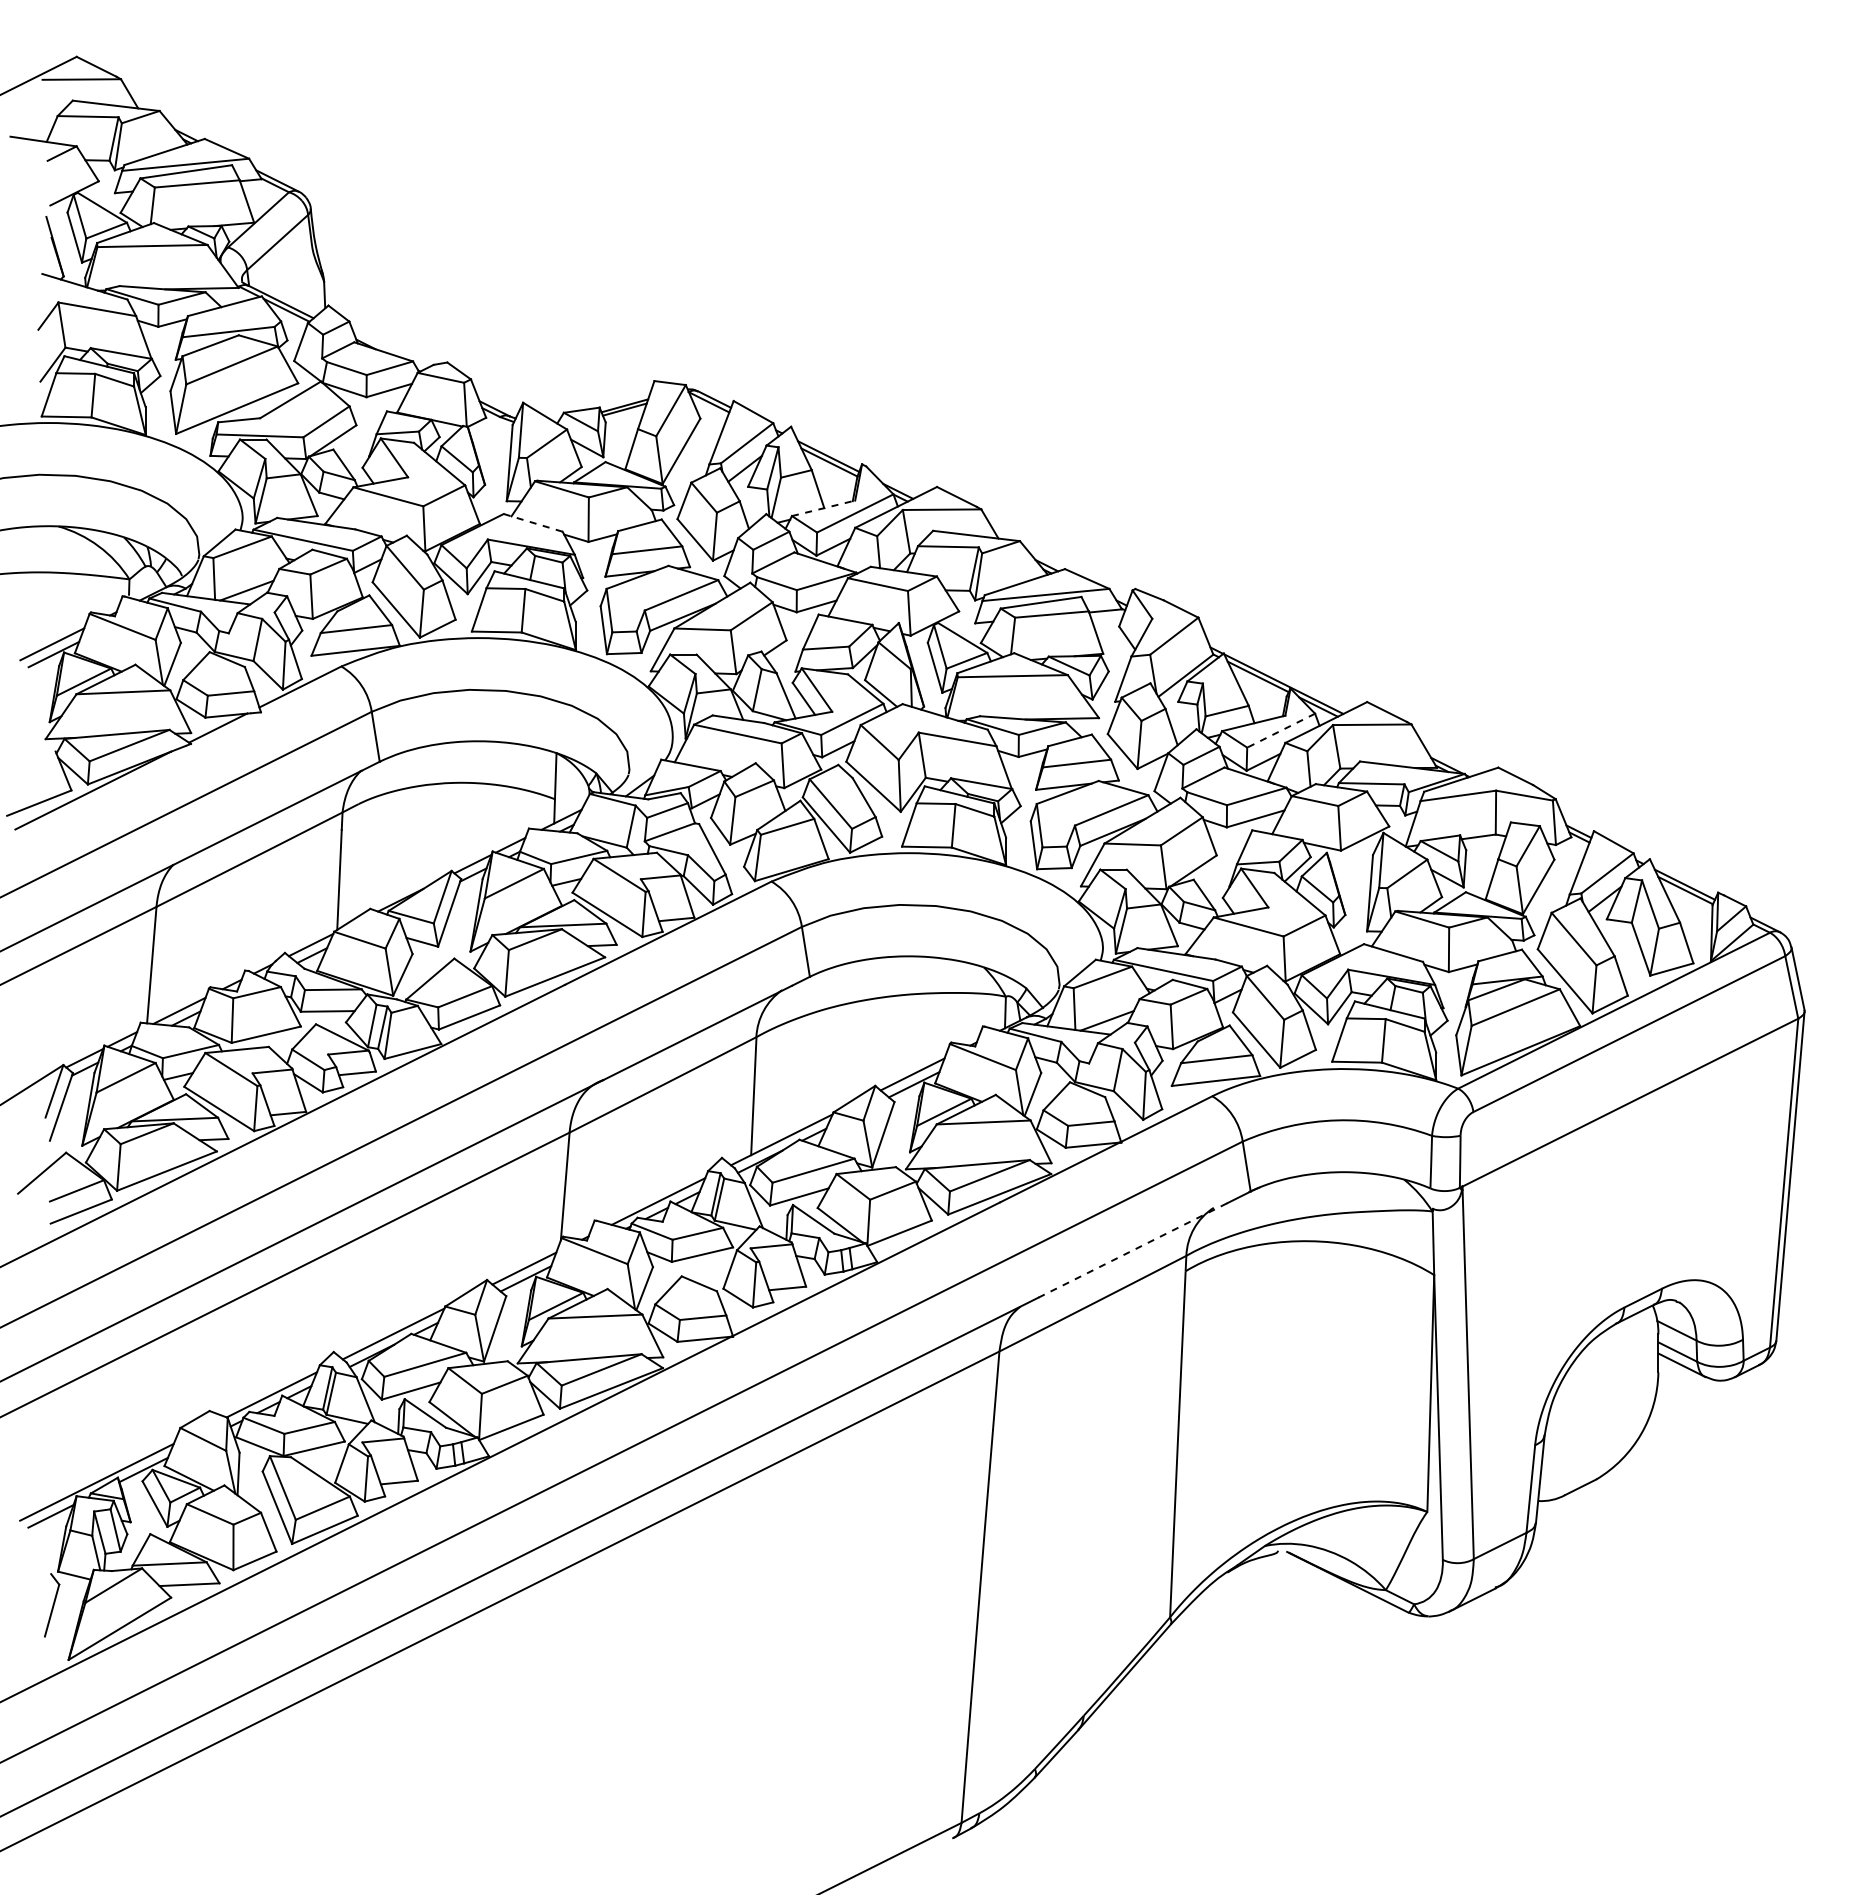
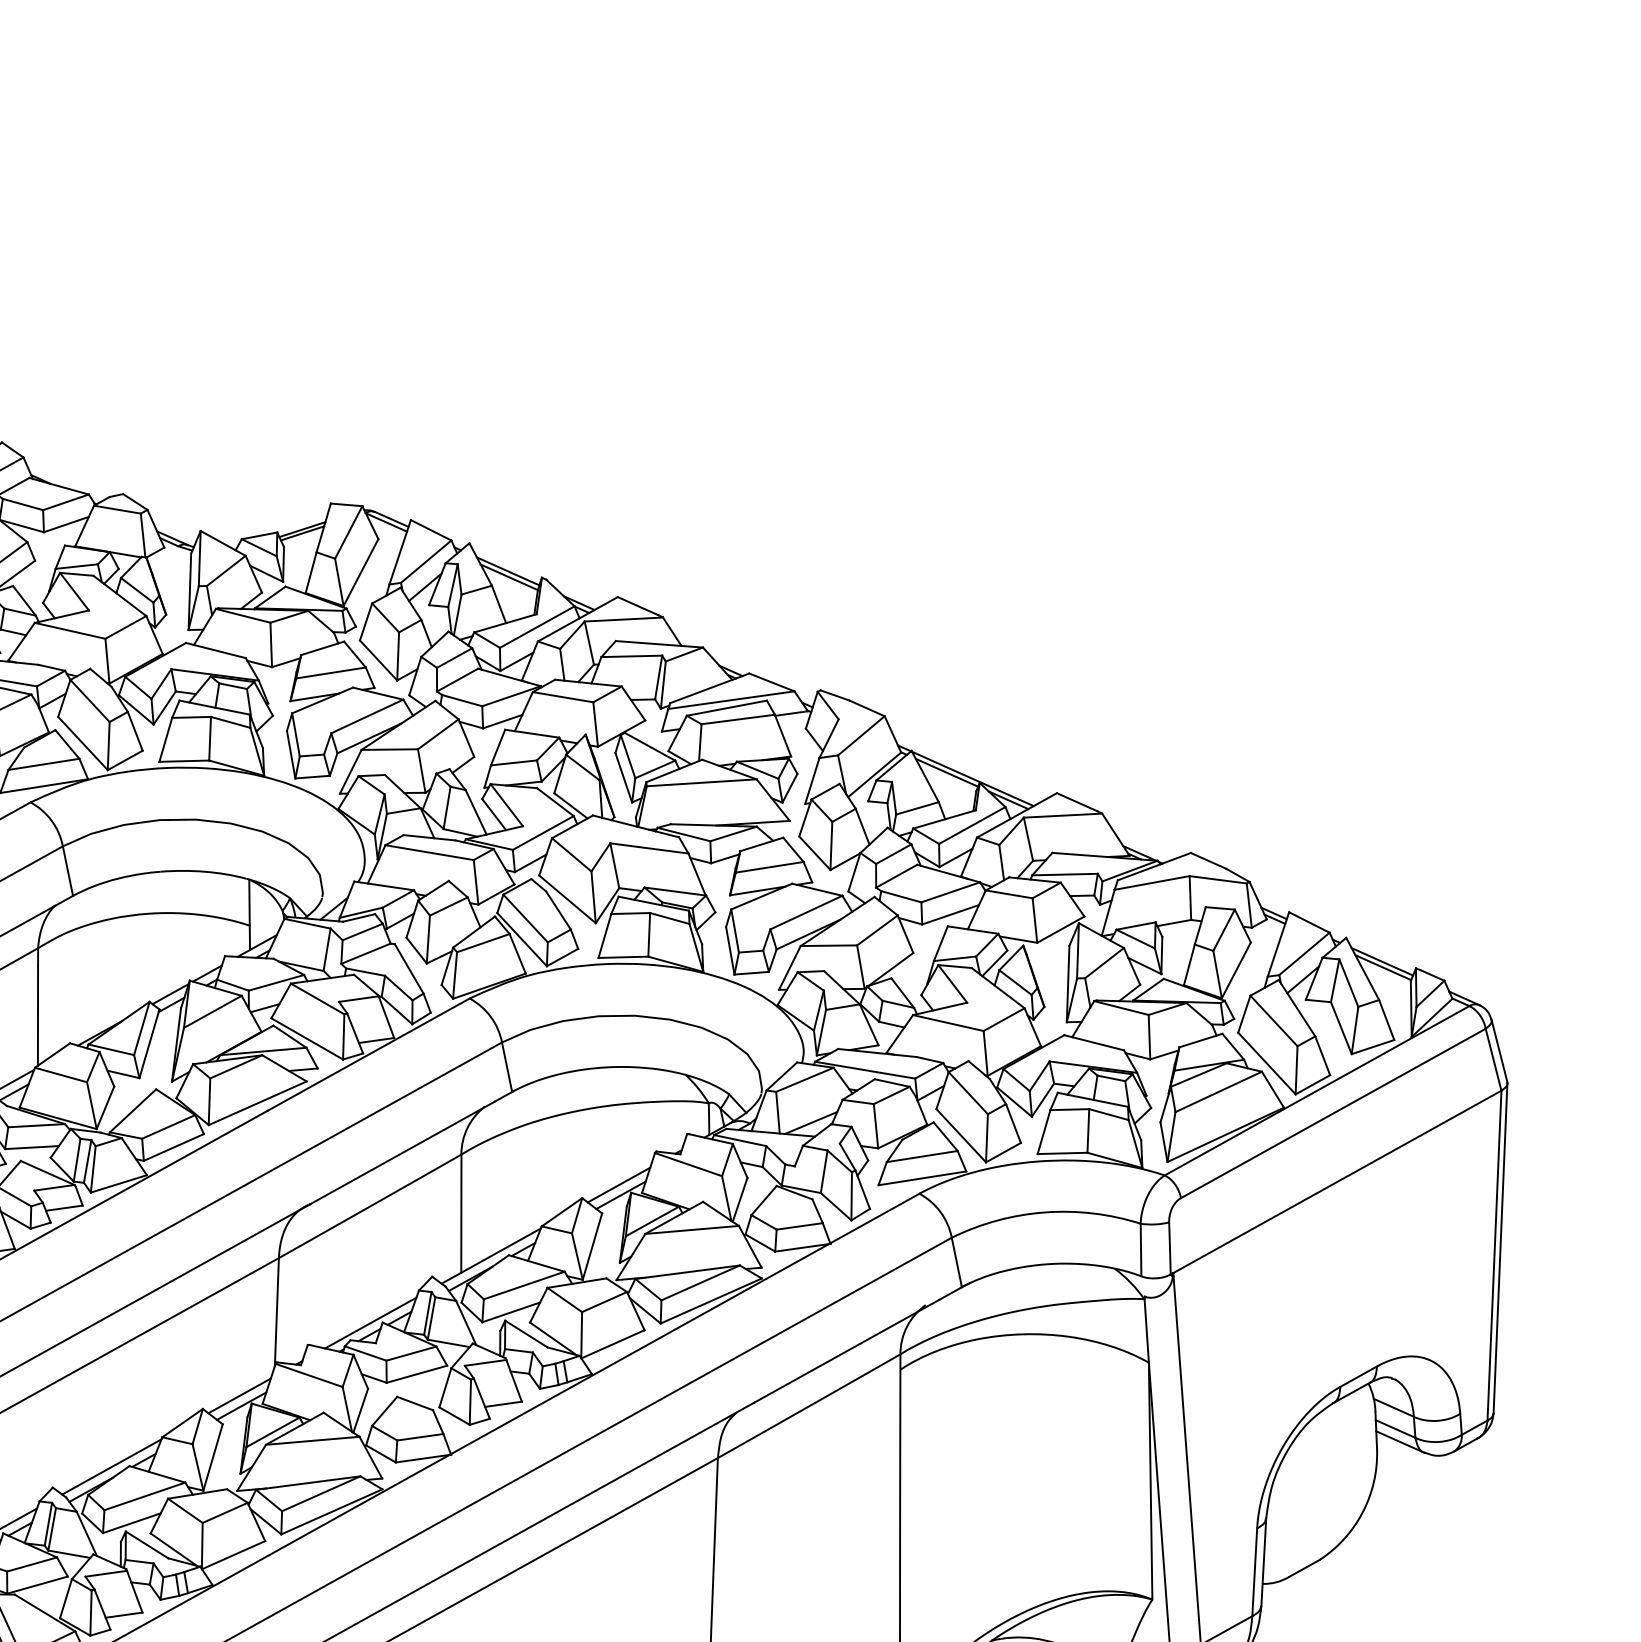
line: (823, 508) -> (505, 623), dashed -> solid
line: (533, 522) -> (216, 650), dashed -> solid
line: (1281, 730) -> (972, 825), dashed -> solid
line: (1132, 1250) -> (846, 1351), dashed -> solid

